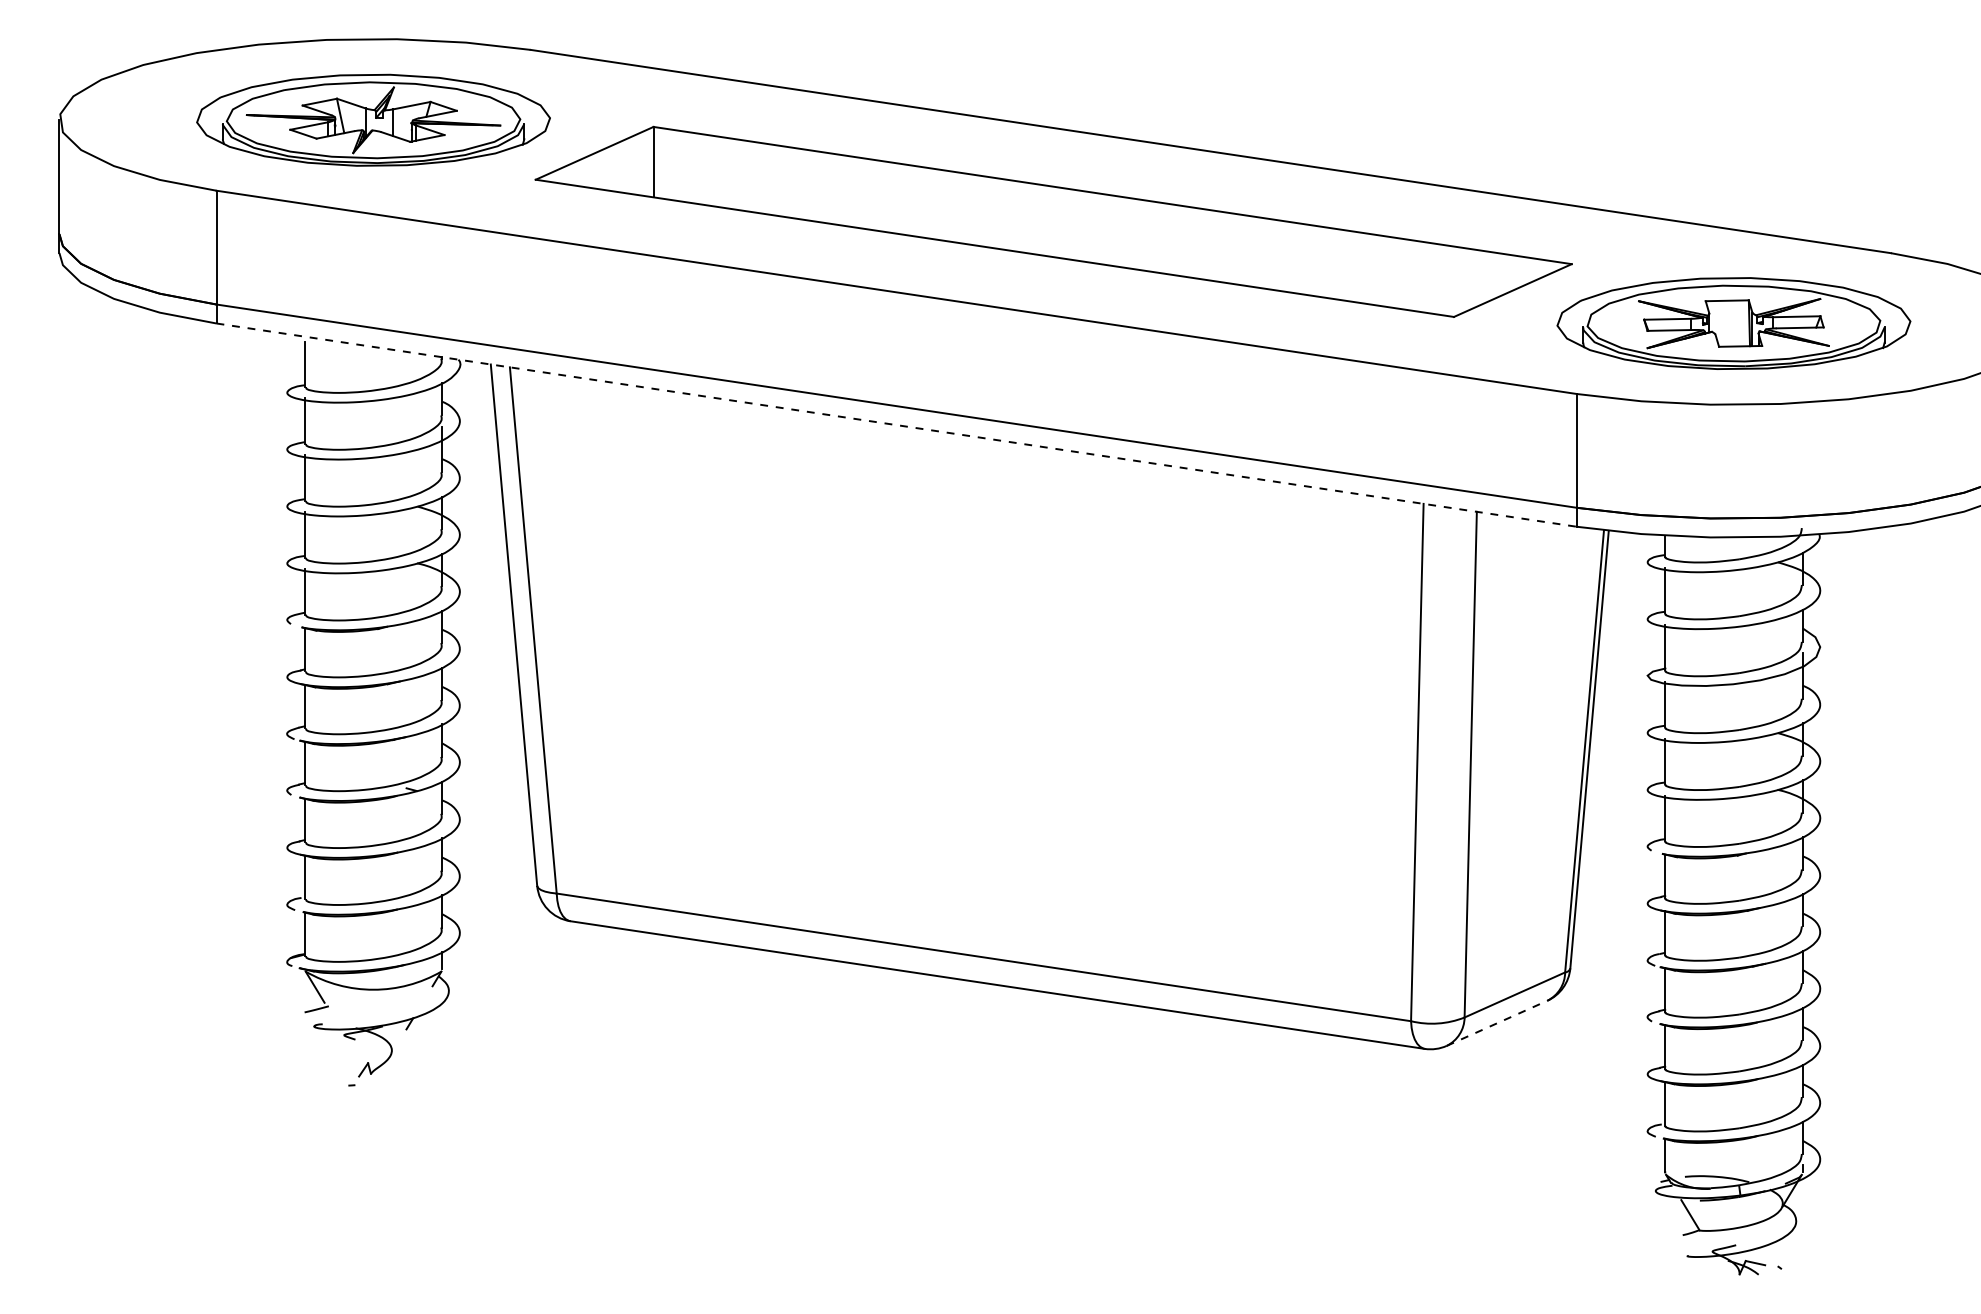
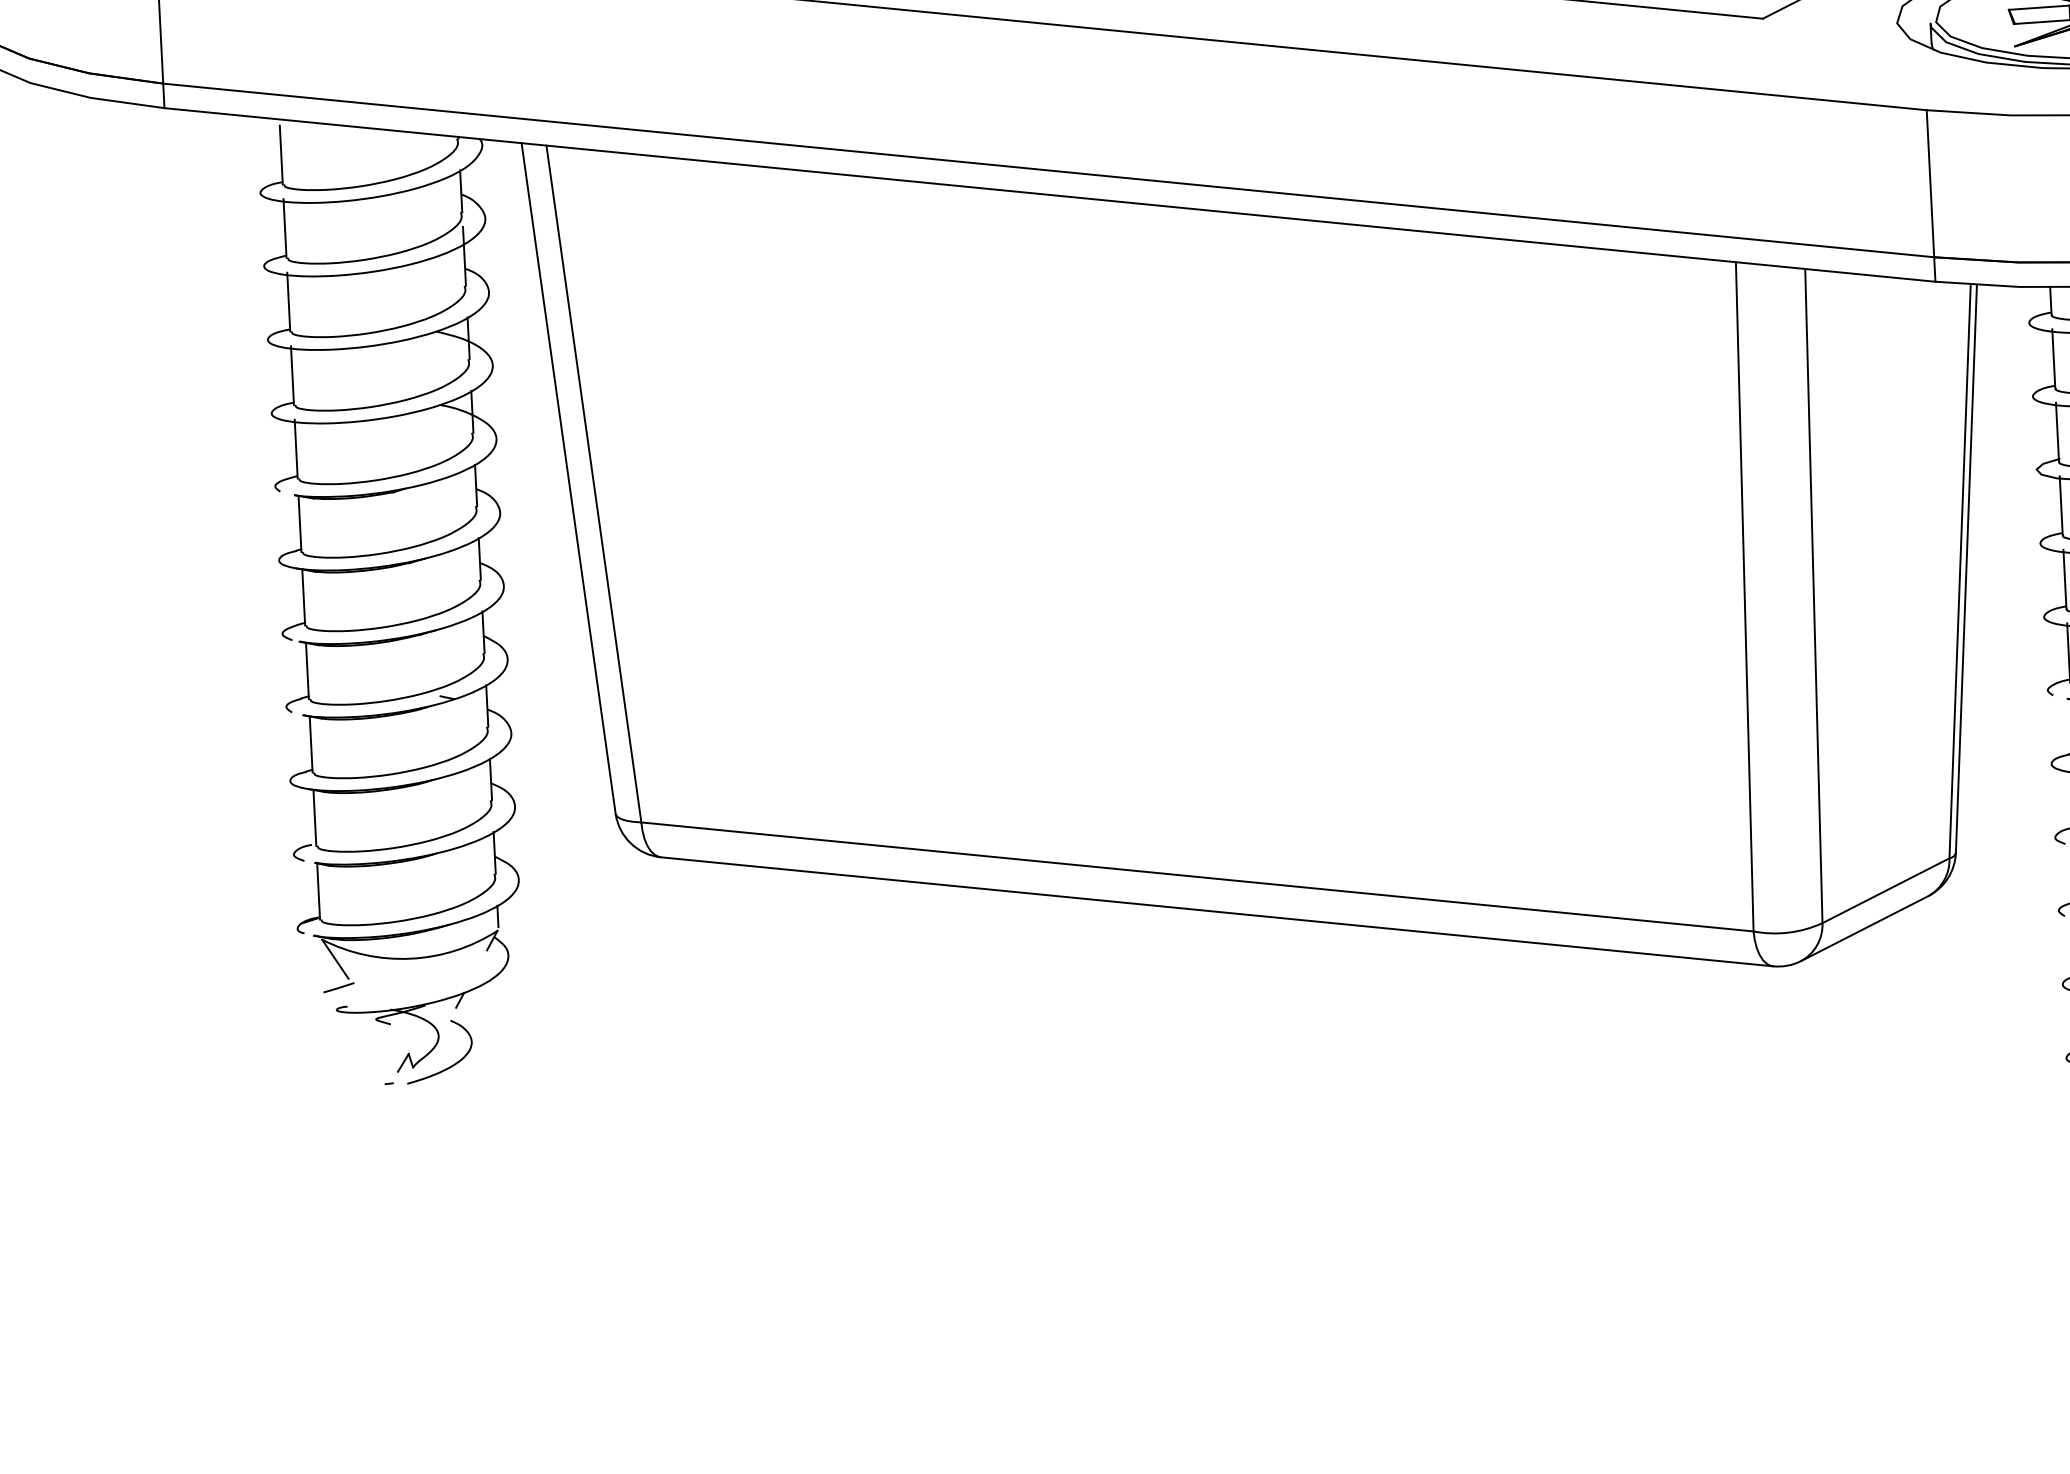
line: (896, 425) -> (1049, 195), dashed -> solid
line: (1497, 1023) -> (1865, 928), dashed -> solid
curve: (398, 1074) -> (448, 1066), added

